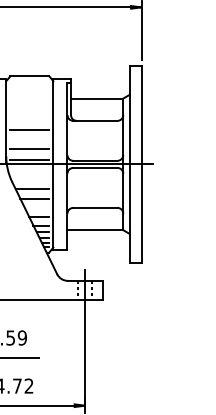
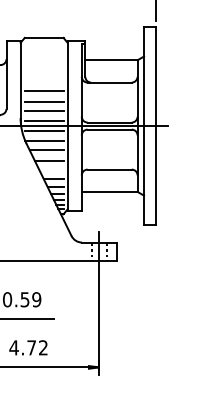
line: (29, 140) -> (43, 102), added
line: (29, 169) -> (43, 131), added
line: (30, 179) -> (44, 141), added

